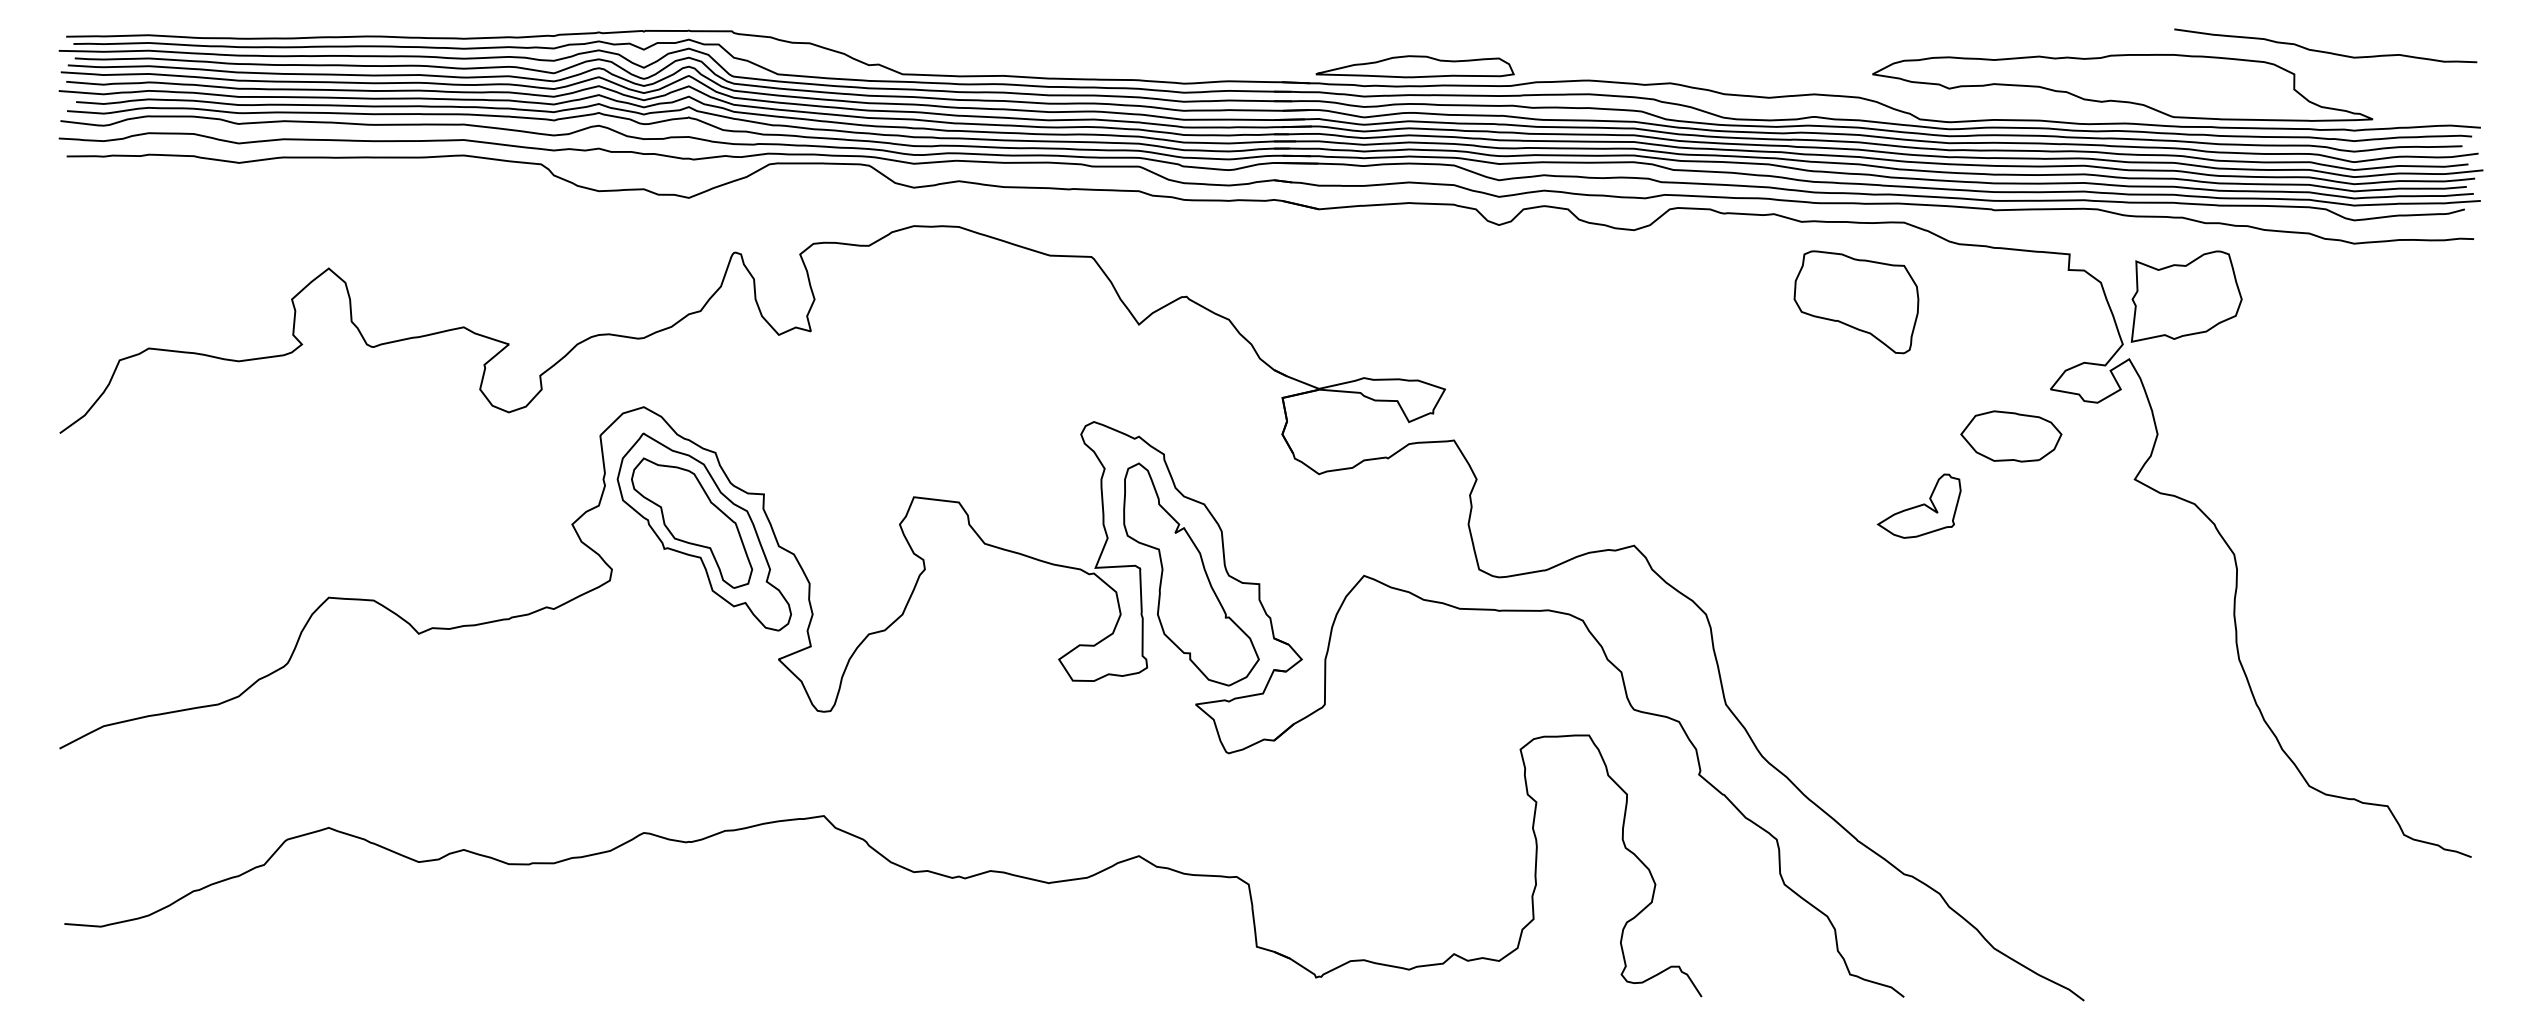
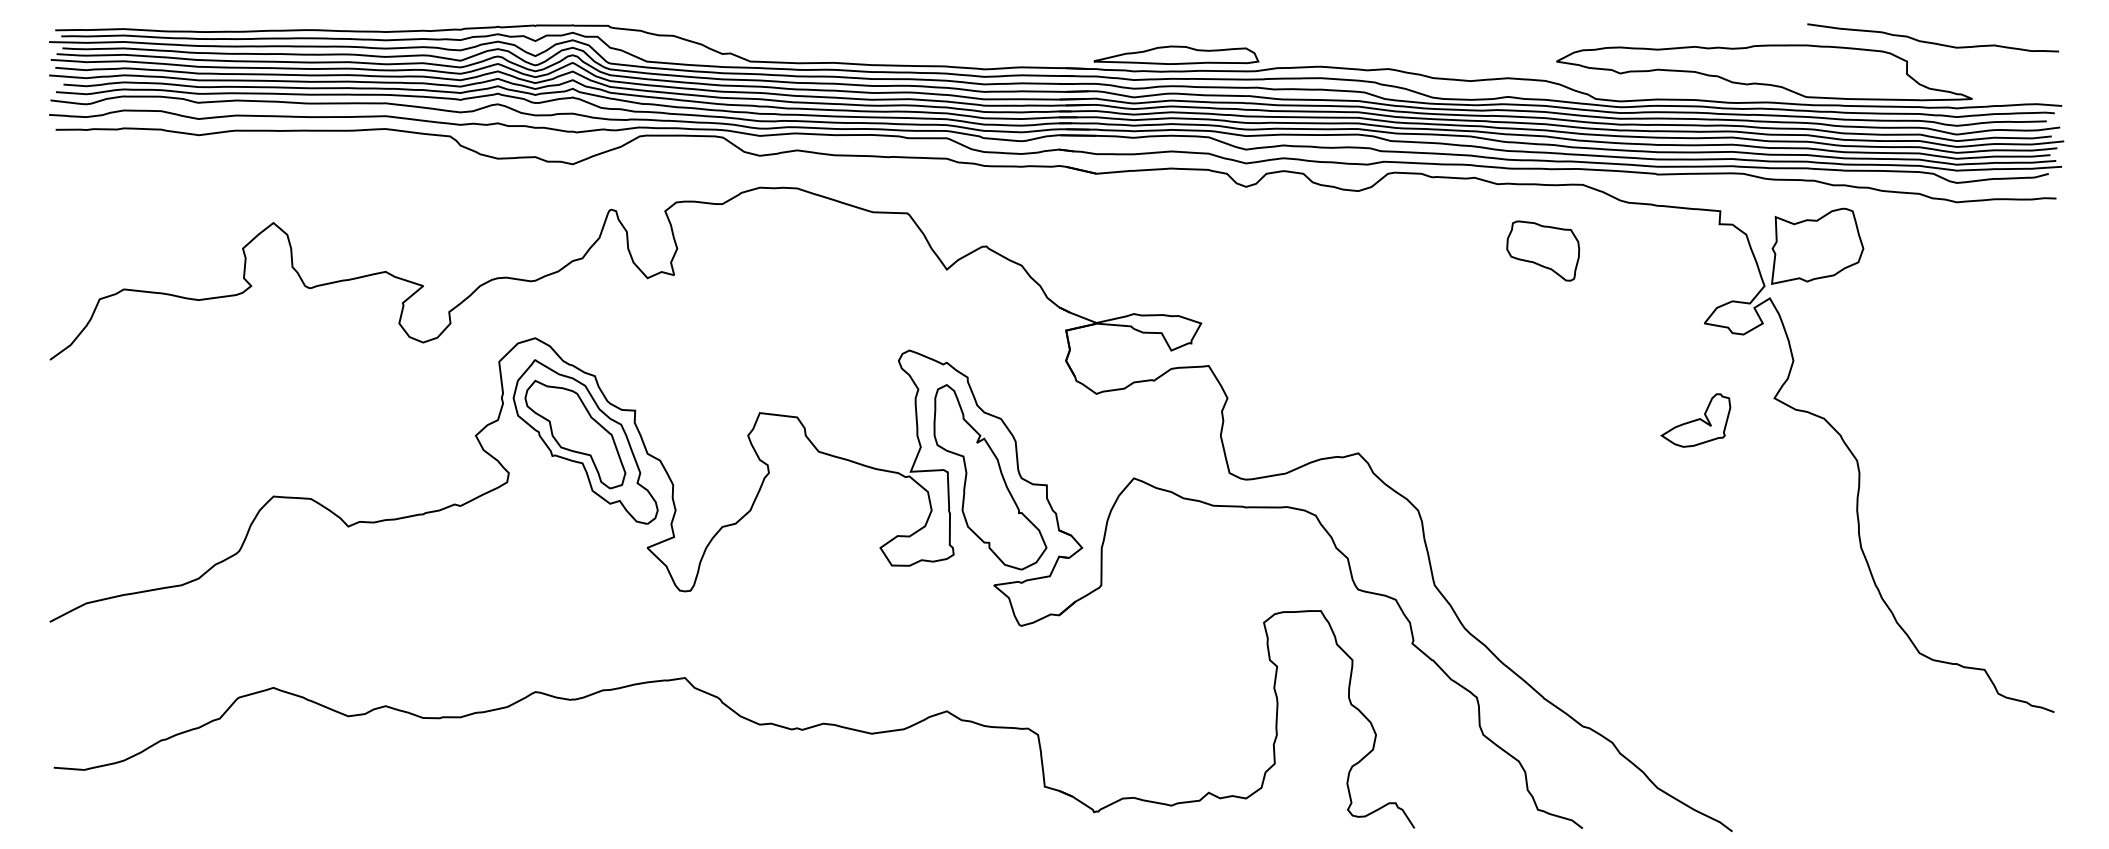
part: (1856, 302) -> (1543, 251), size x0.7
part: (2011, 436) -> (1672, 362), removed
part: (1918, 505) -> (1695, 419), moved

